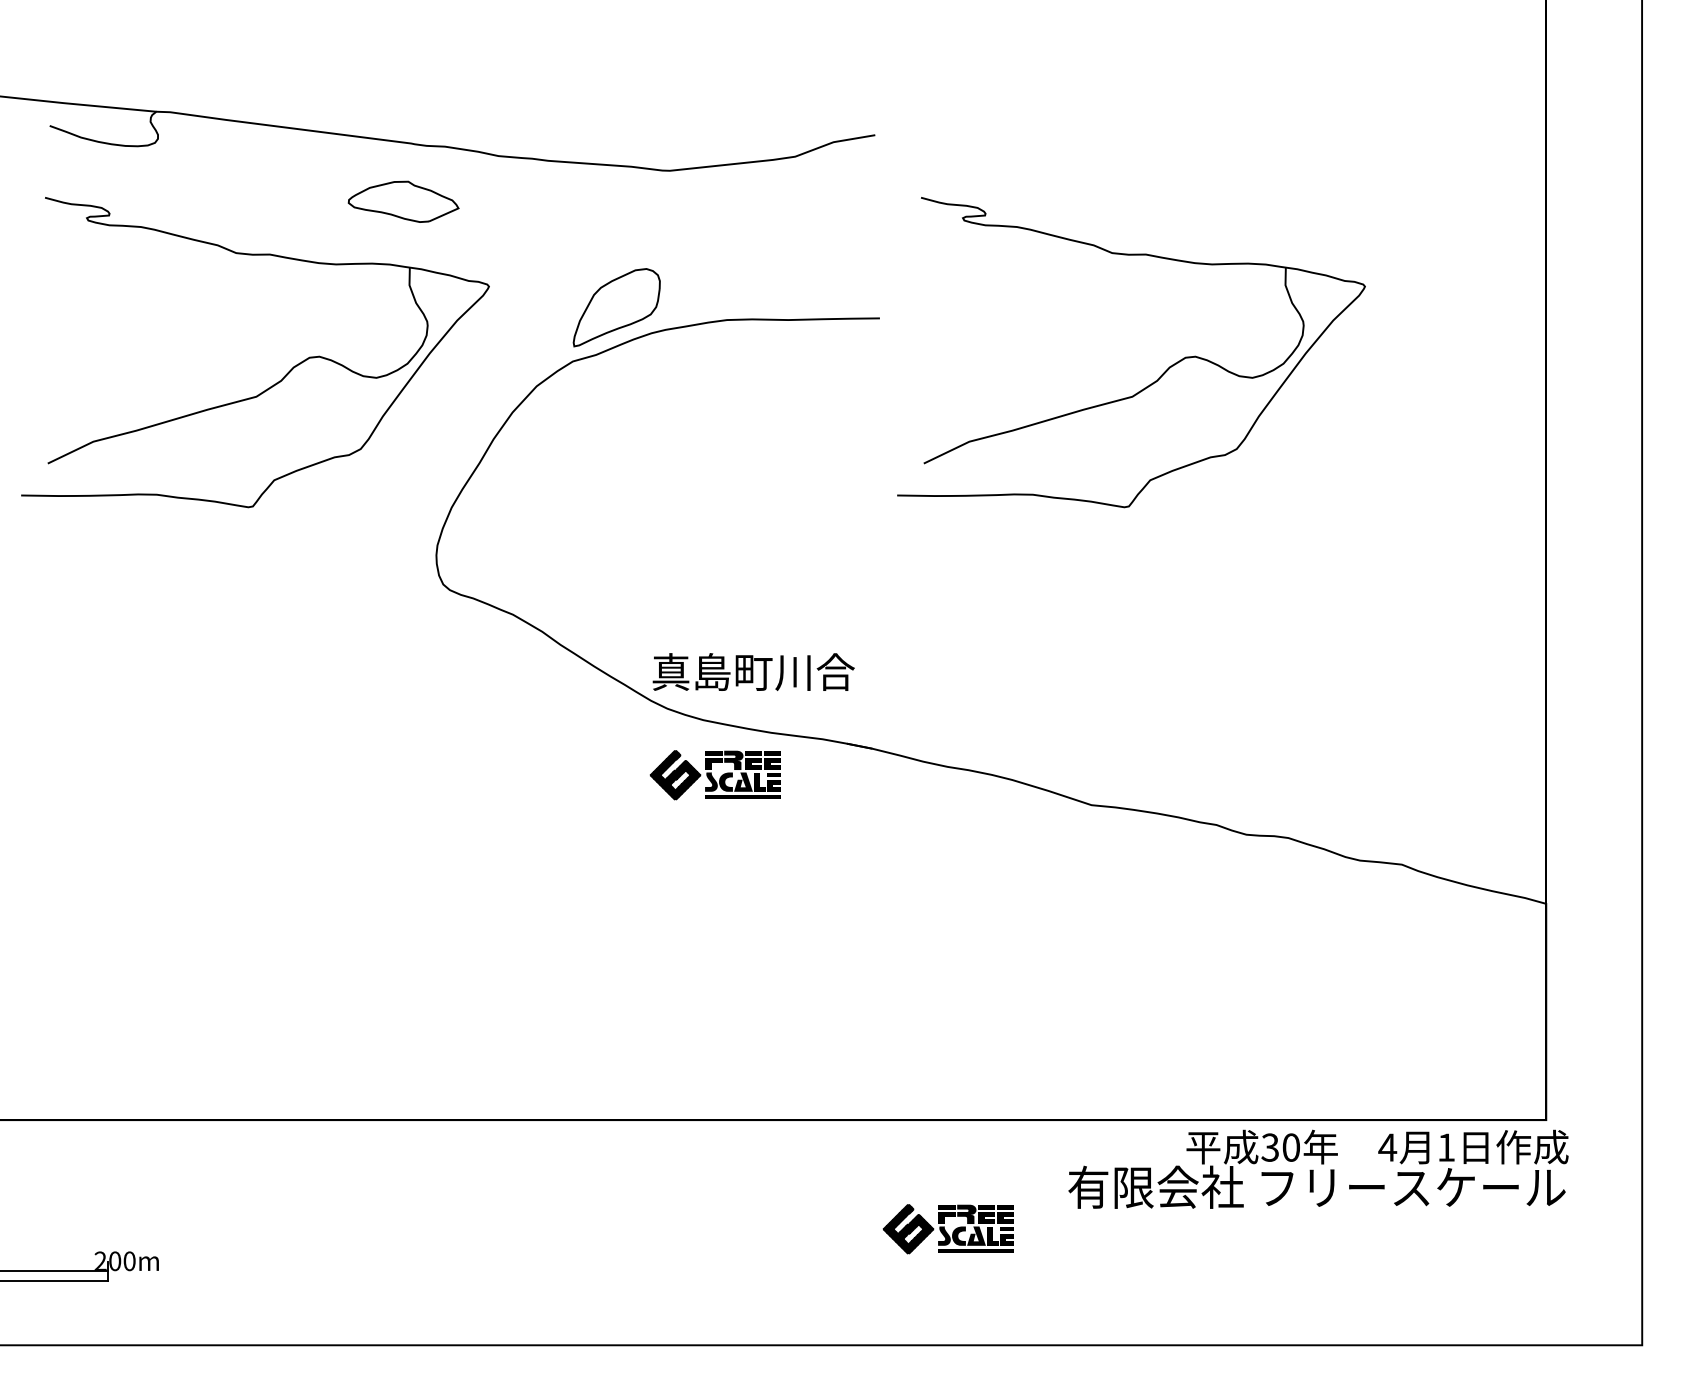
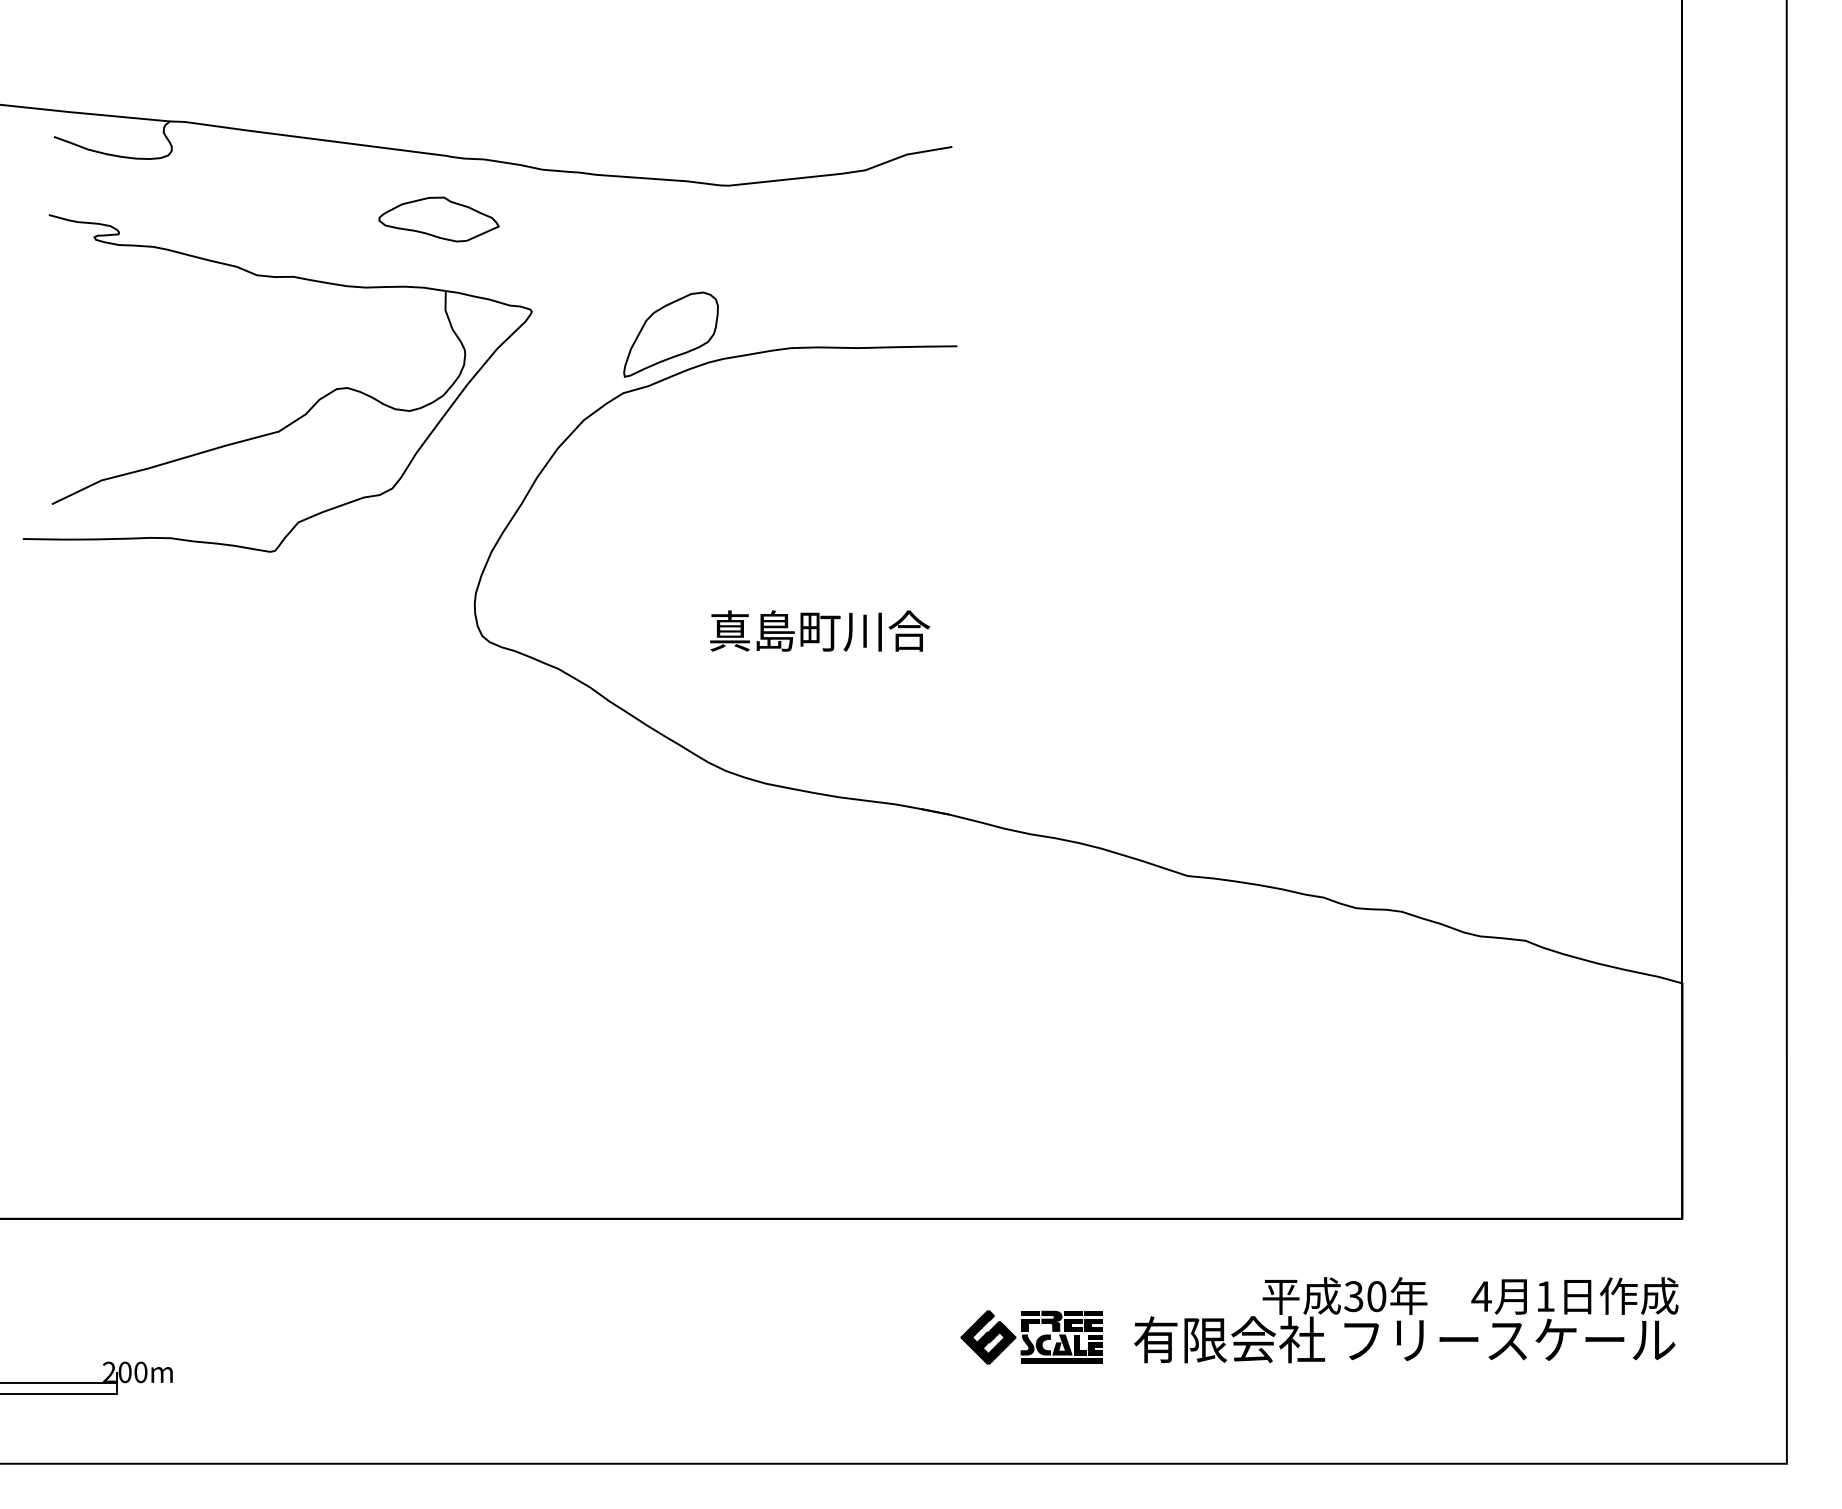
part: (1152, 382) -> (1253, 416), removed
text: (753, 671) -> (819, 630), moved
part: (714, 775) -> (777, 843), removed
text: (1318, 1168) -> (1406, 1319), moved

